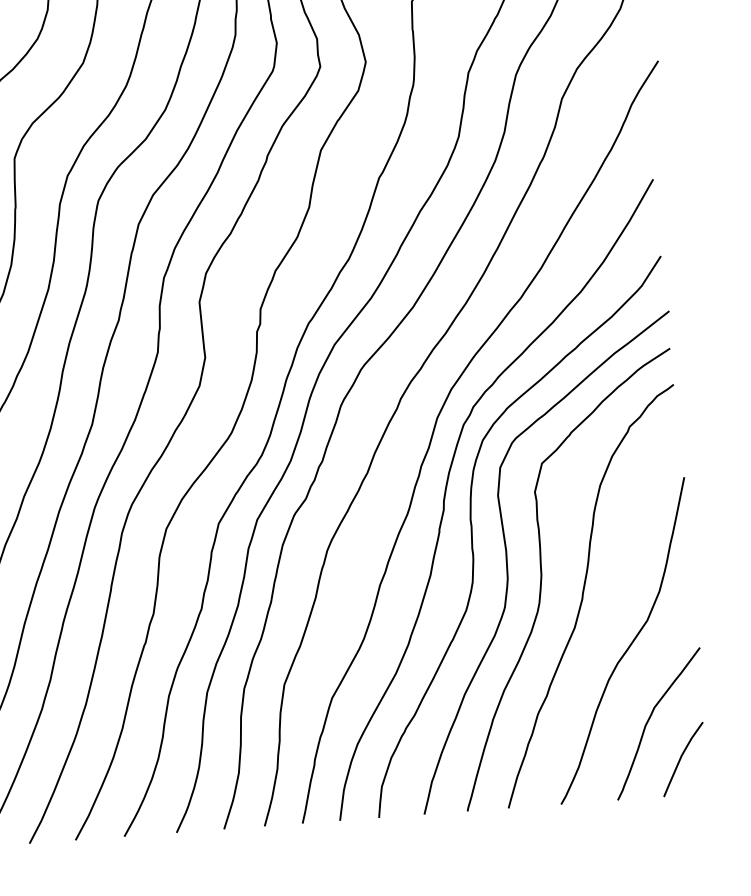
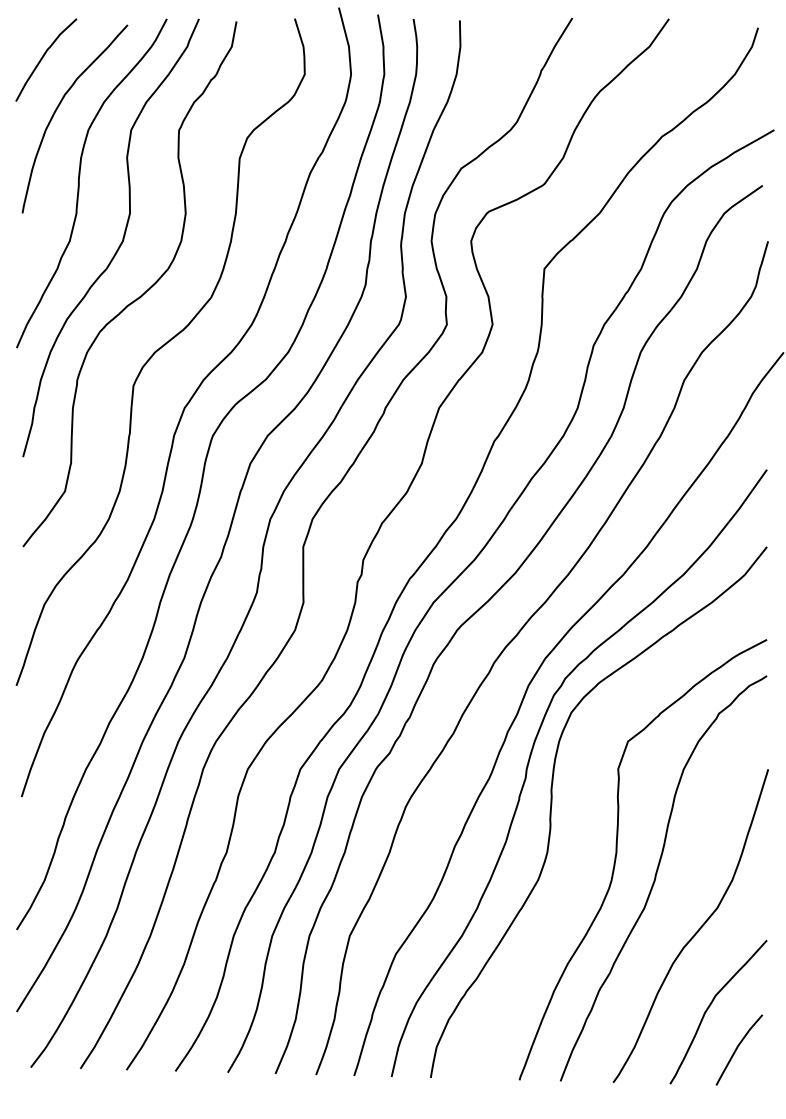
curve: (508, 564) -> (584, 838), removed

